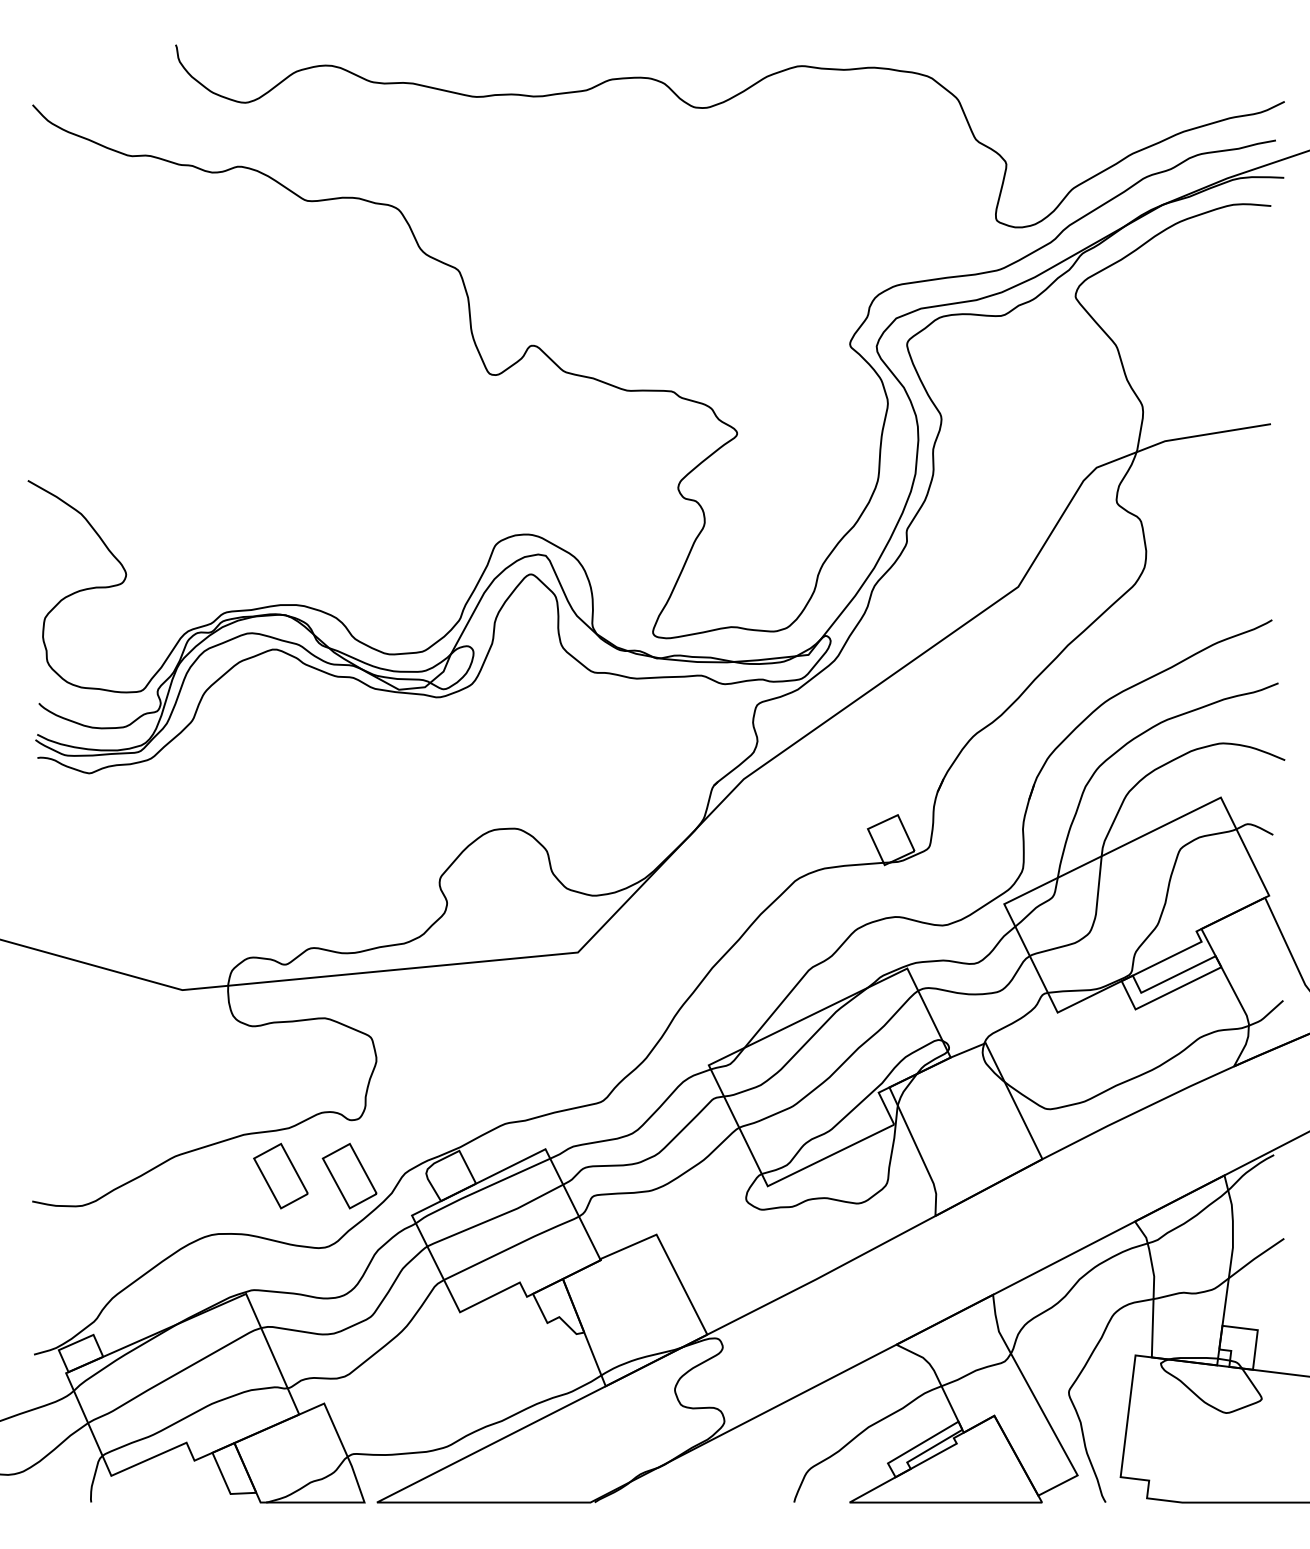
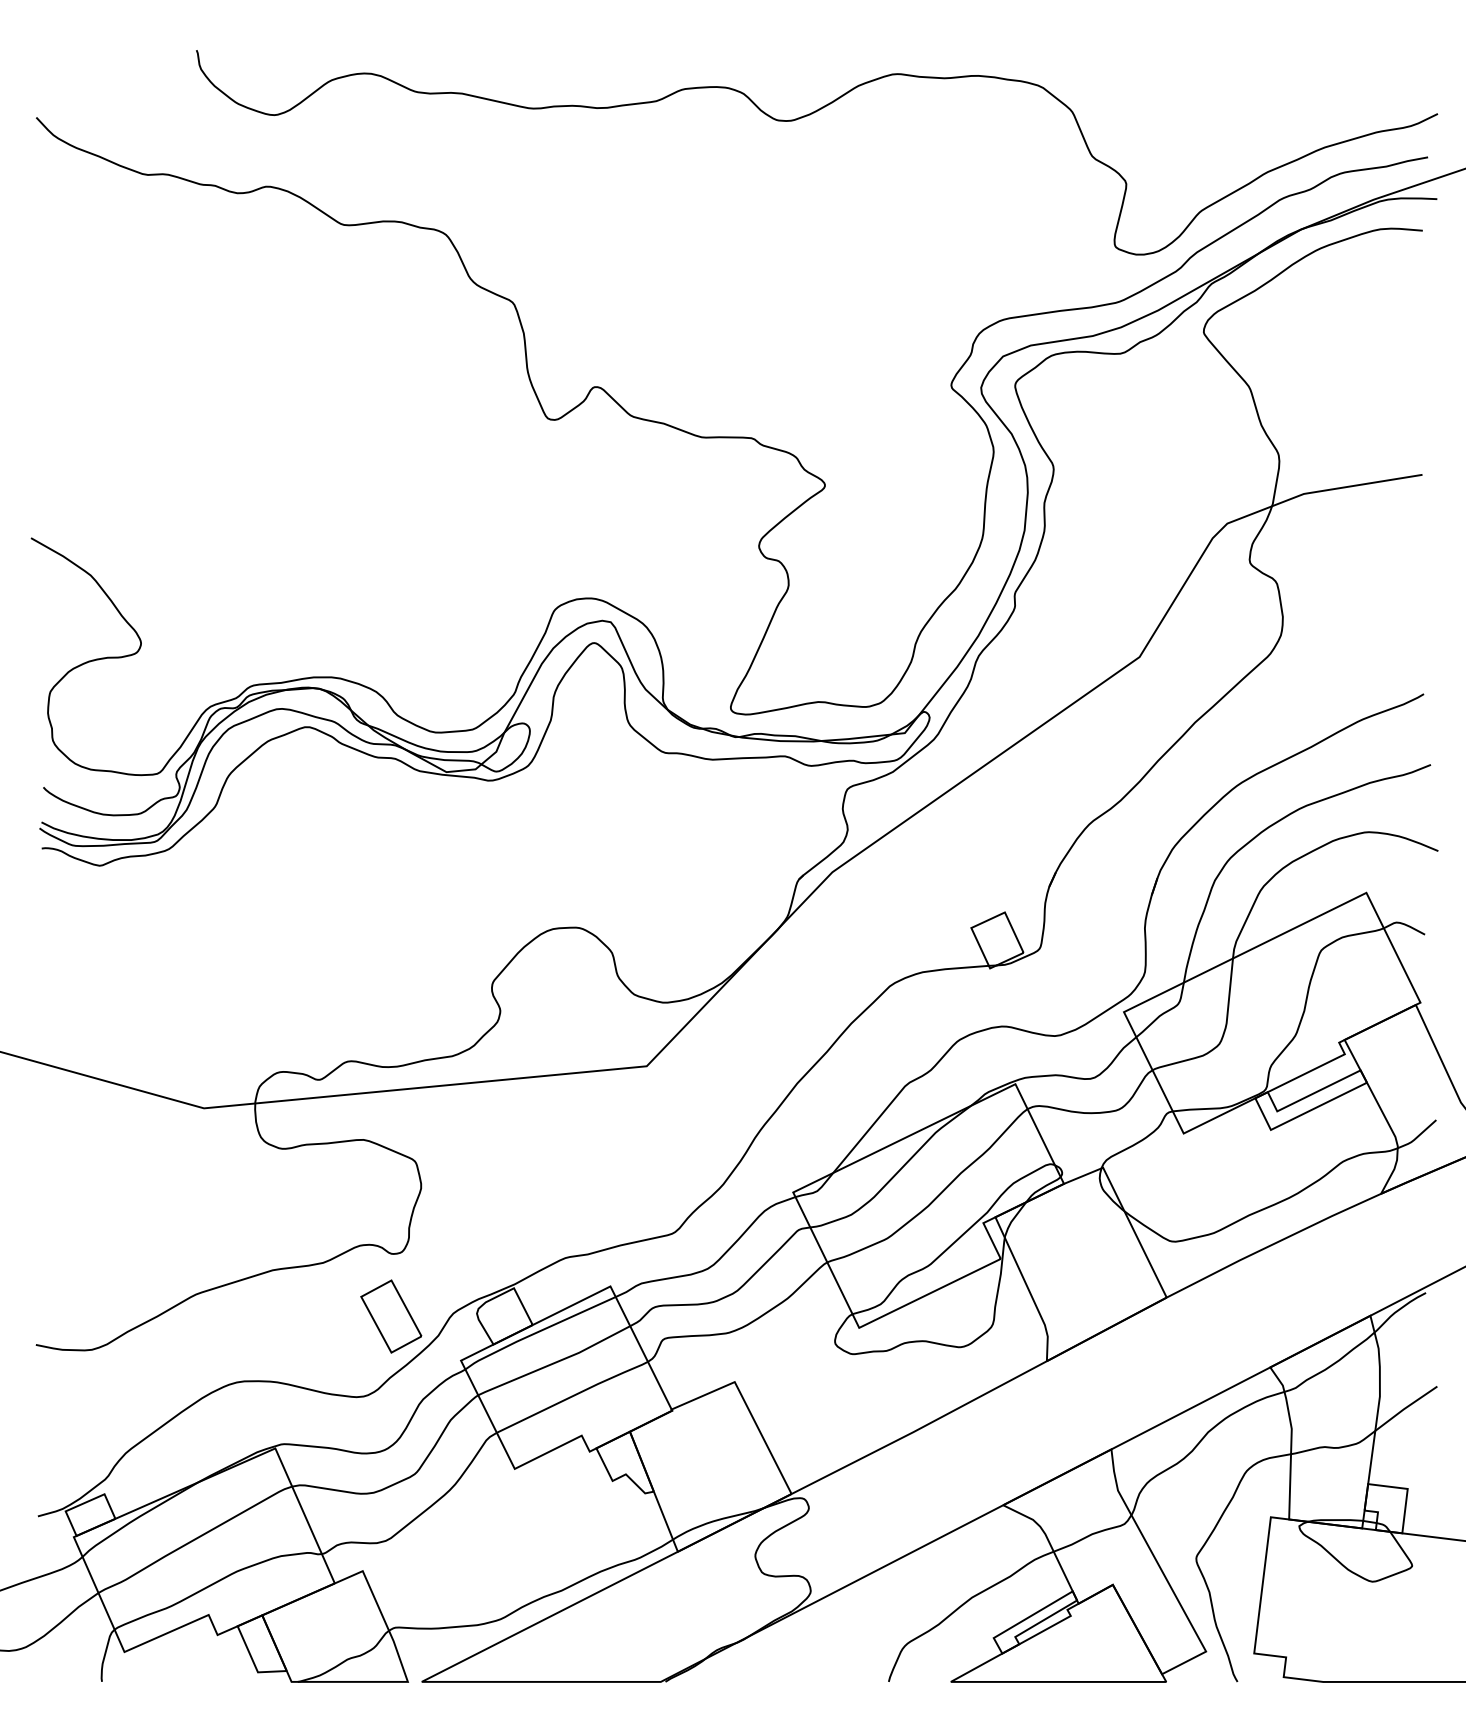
part: (281, 1176) -> (314, 1316), removed

